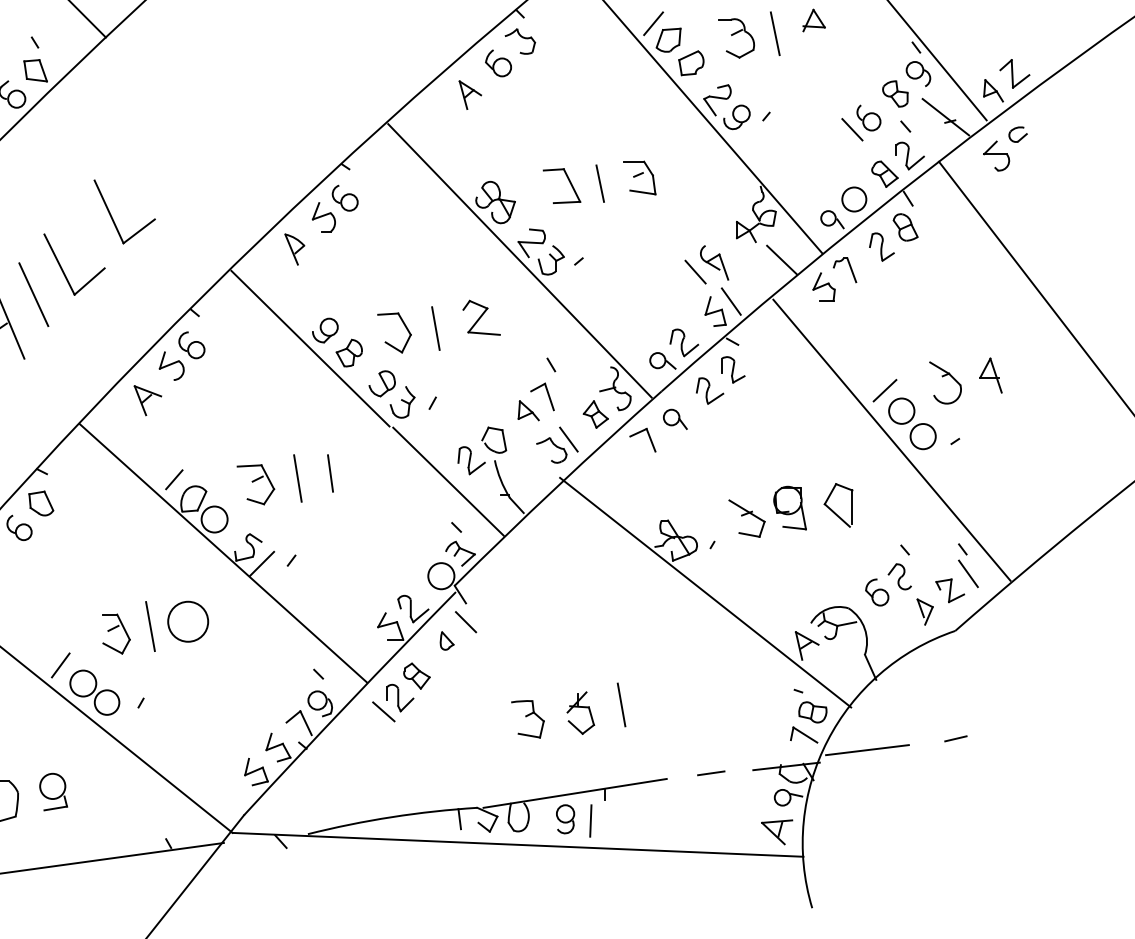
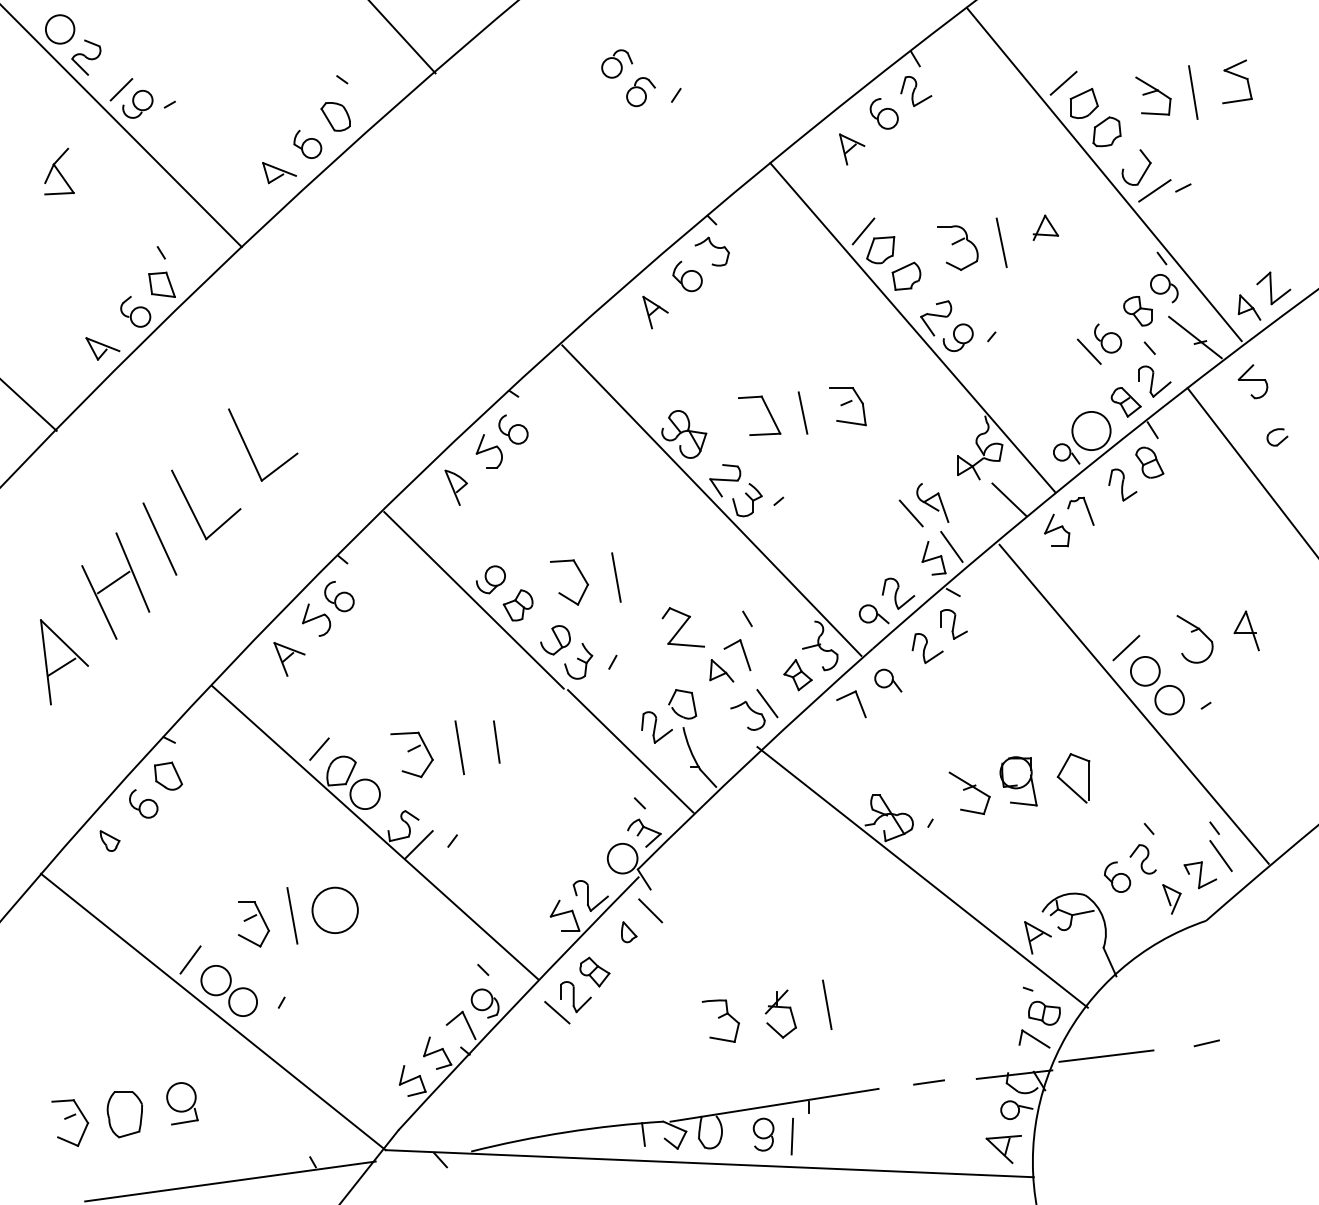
part: (1018, 134) -> (1277, 437), moved
circle: (854, 199) -> (1091, 430), size x1.4
part: (480, 317) -> (682, 627), moved

